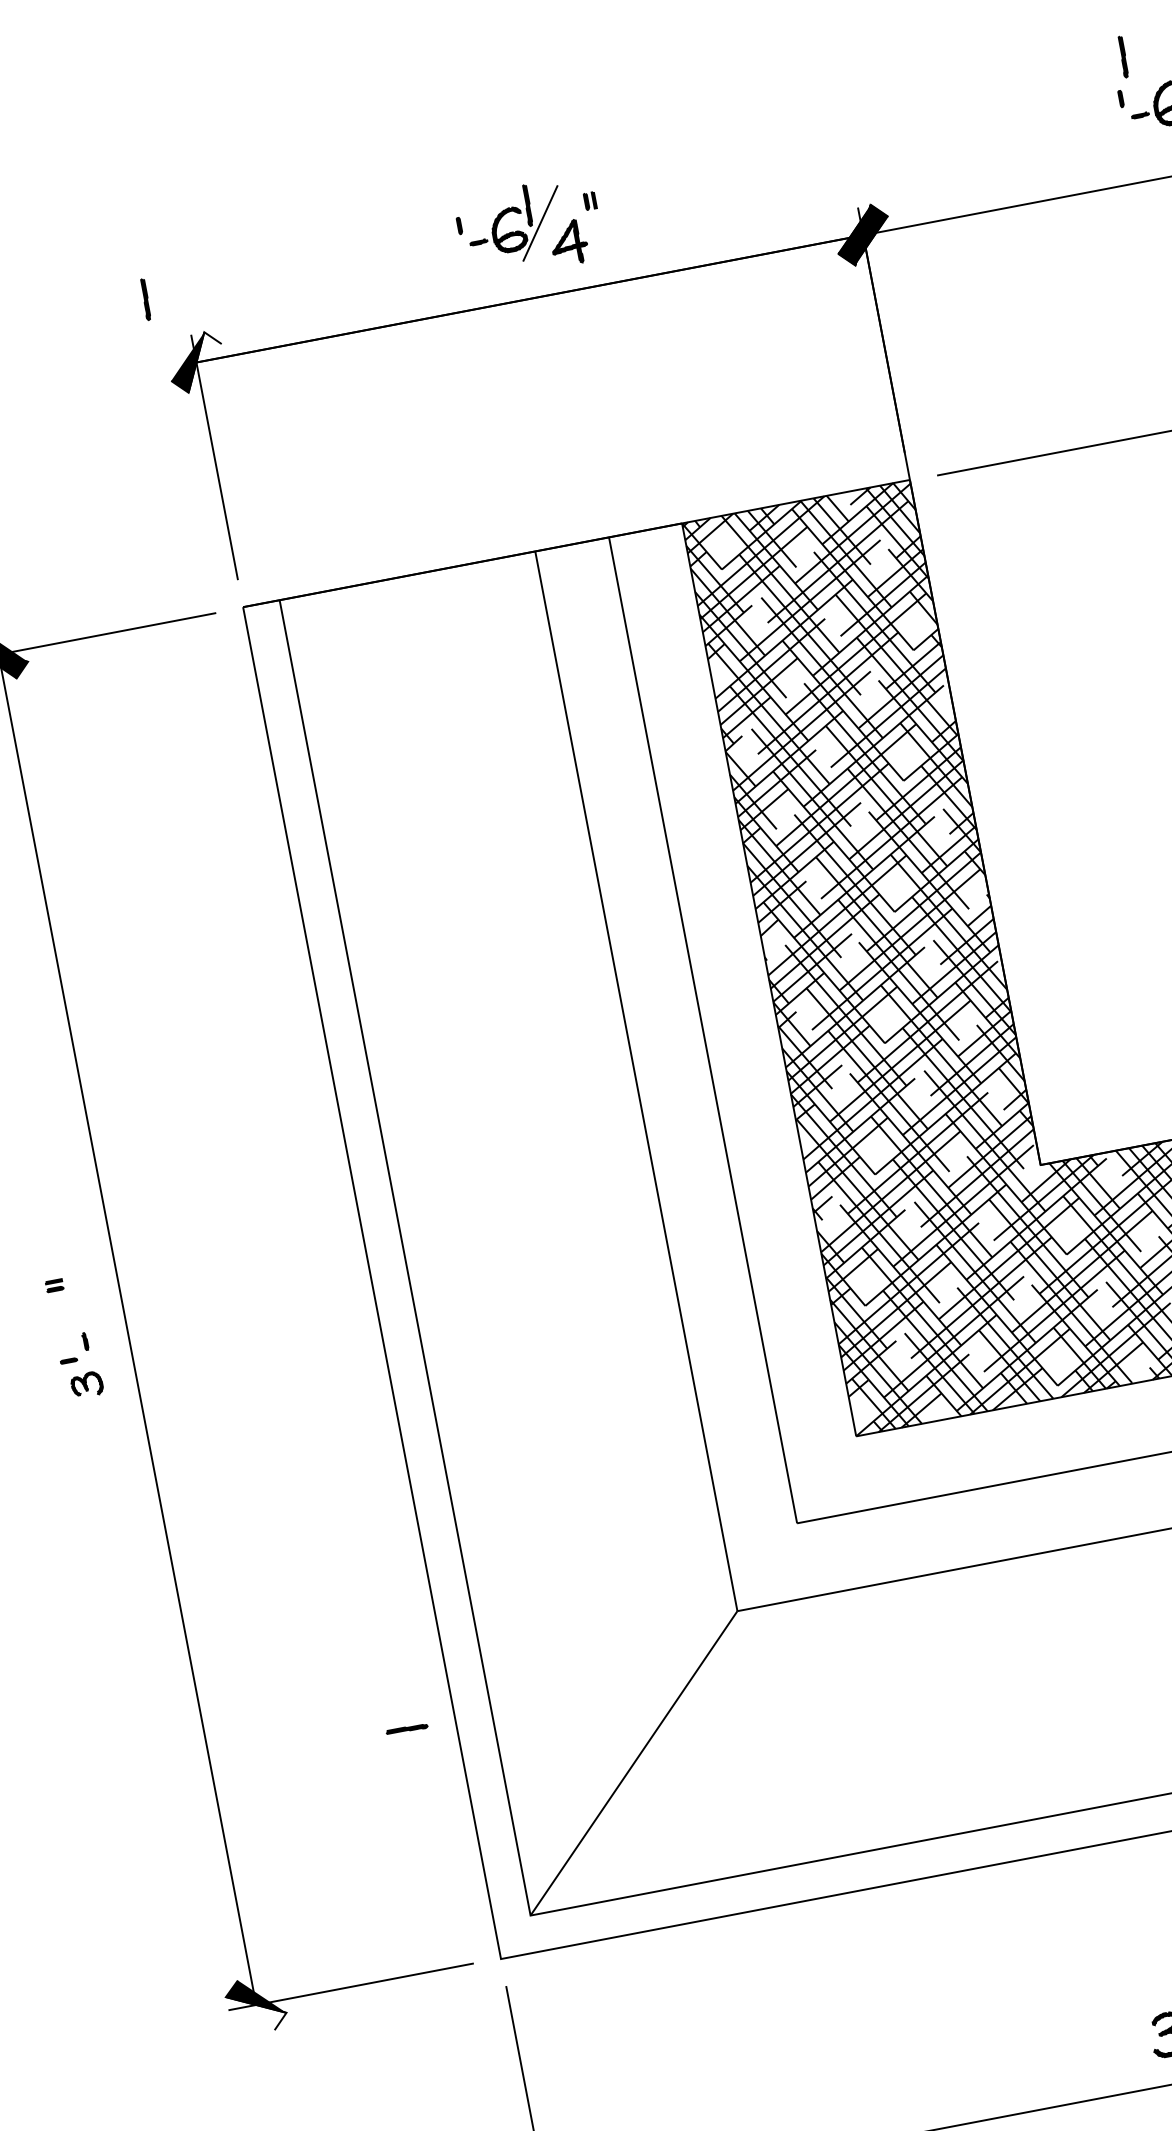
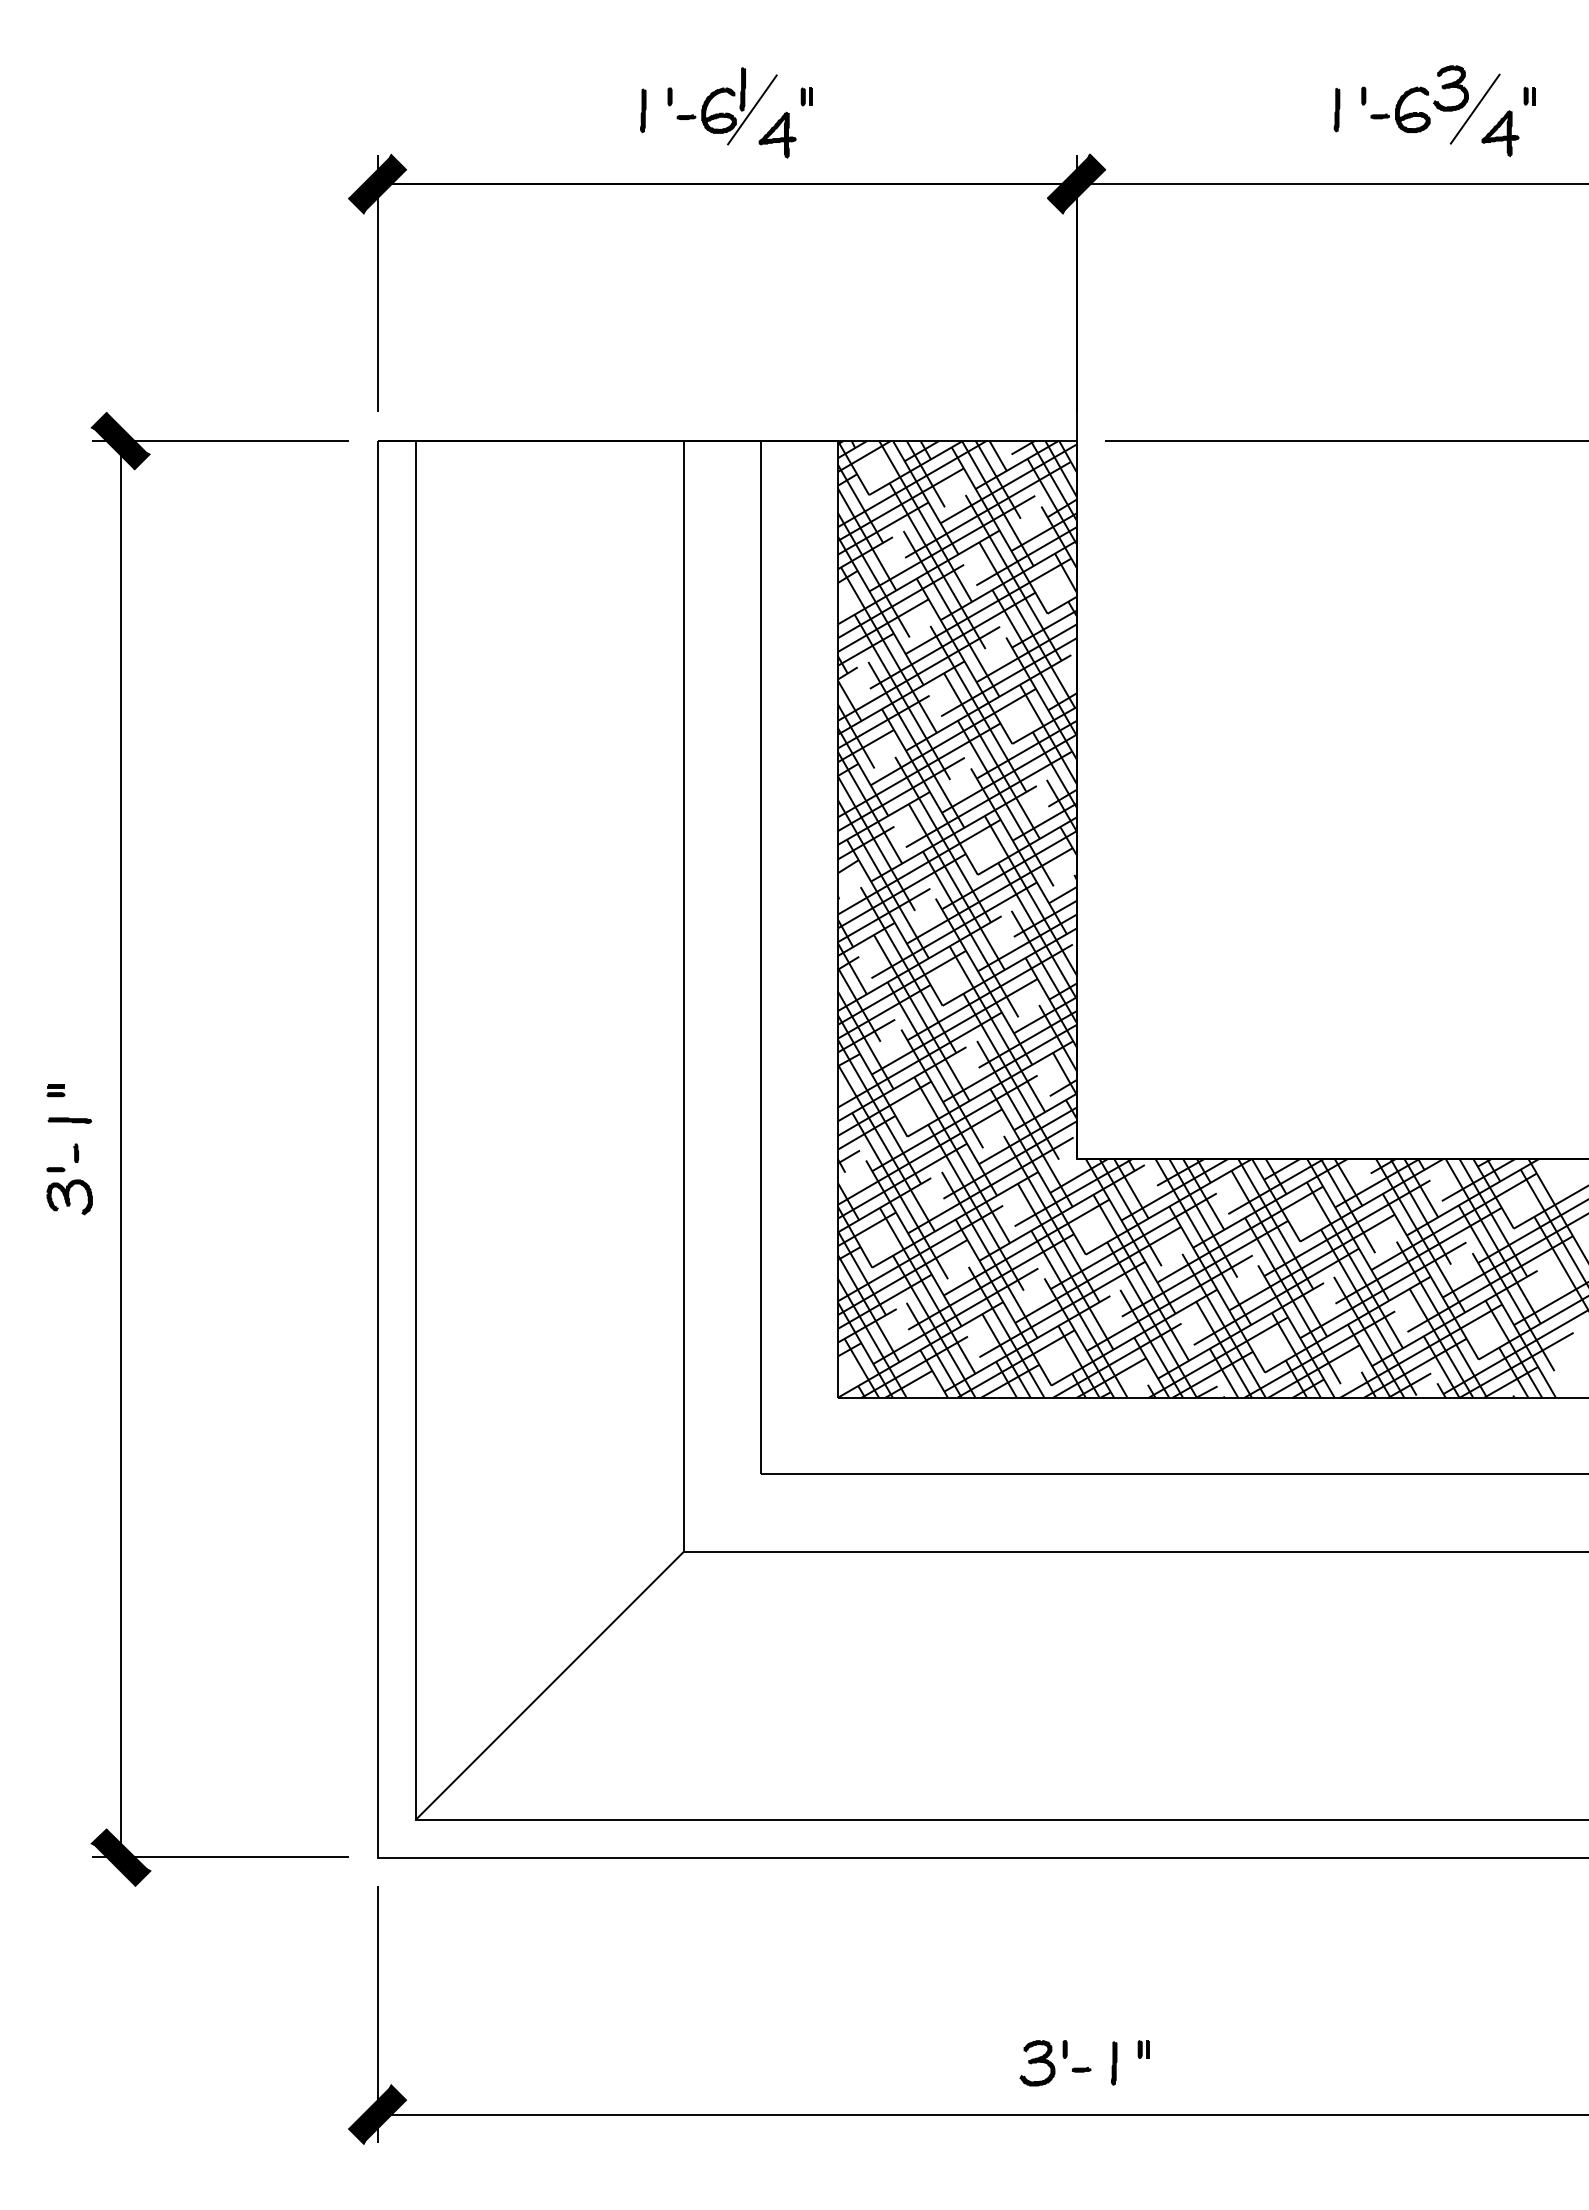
part: (1122, 56) -> (1336, 109), moved
part: (145, 299) -> (643, 110), moved
fill: (203, 361) -> (384, 184), added
part: (87, 1385) -> (69, 1197), size x1.43
part: (406, 1729) -> (69, 1120), moved
fill: (257, 2011) -> (120, 1864), added

